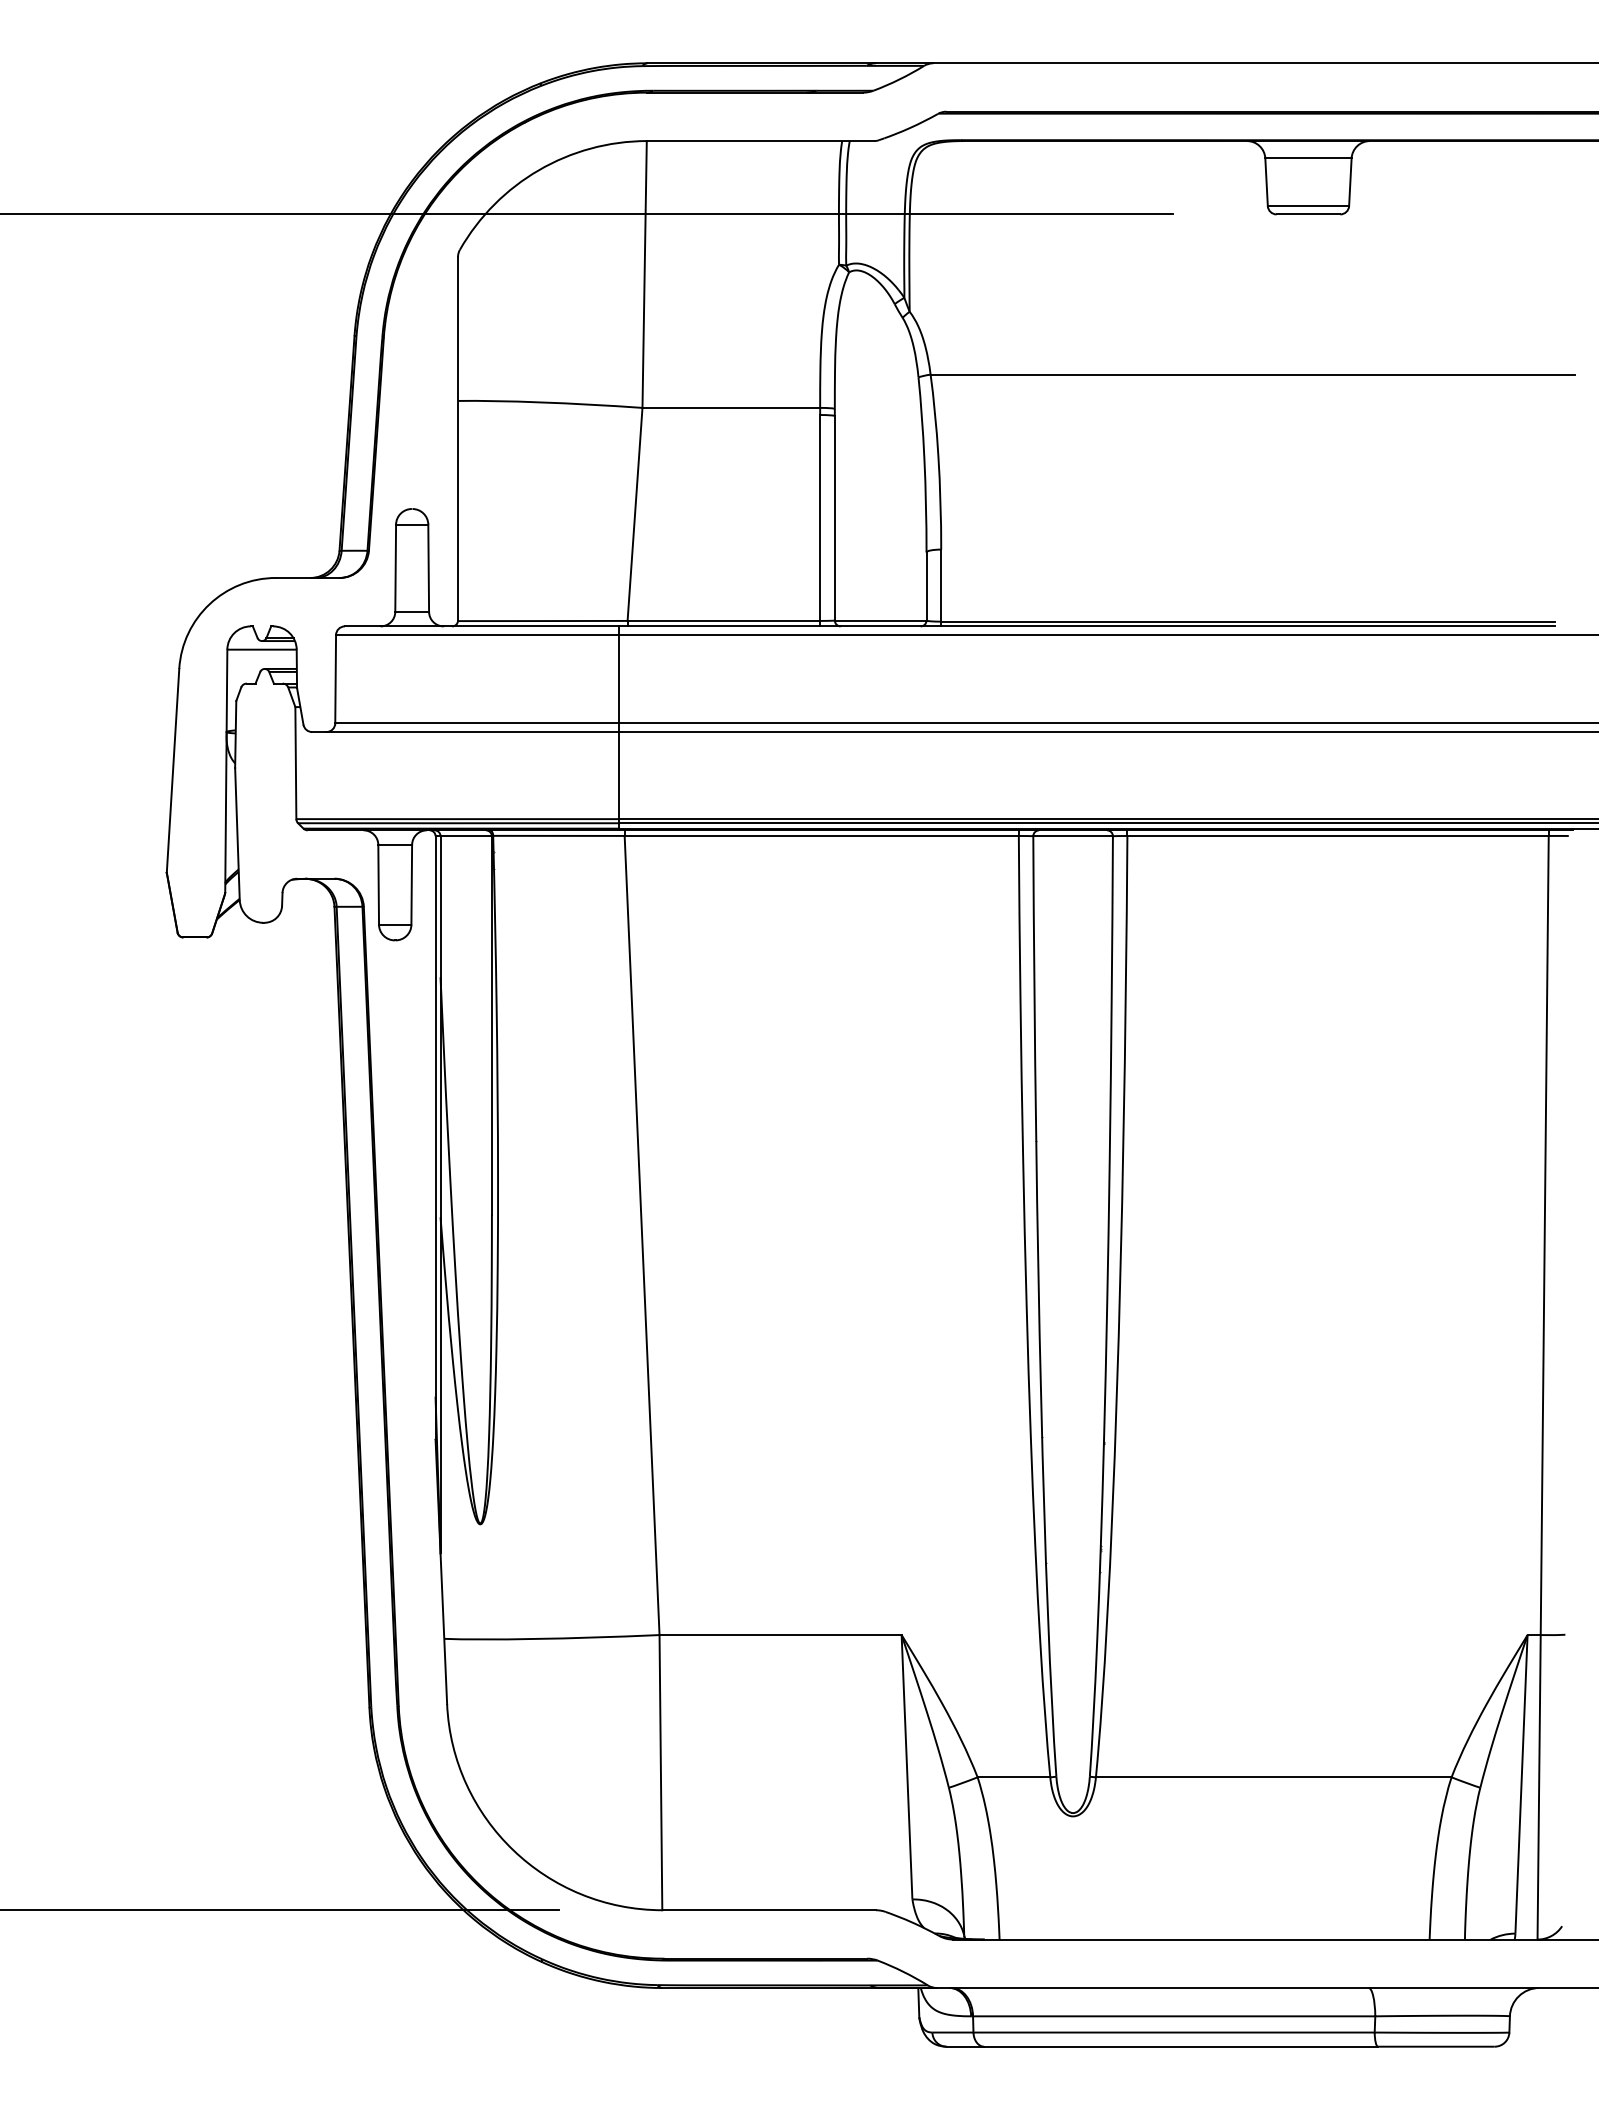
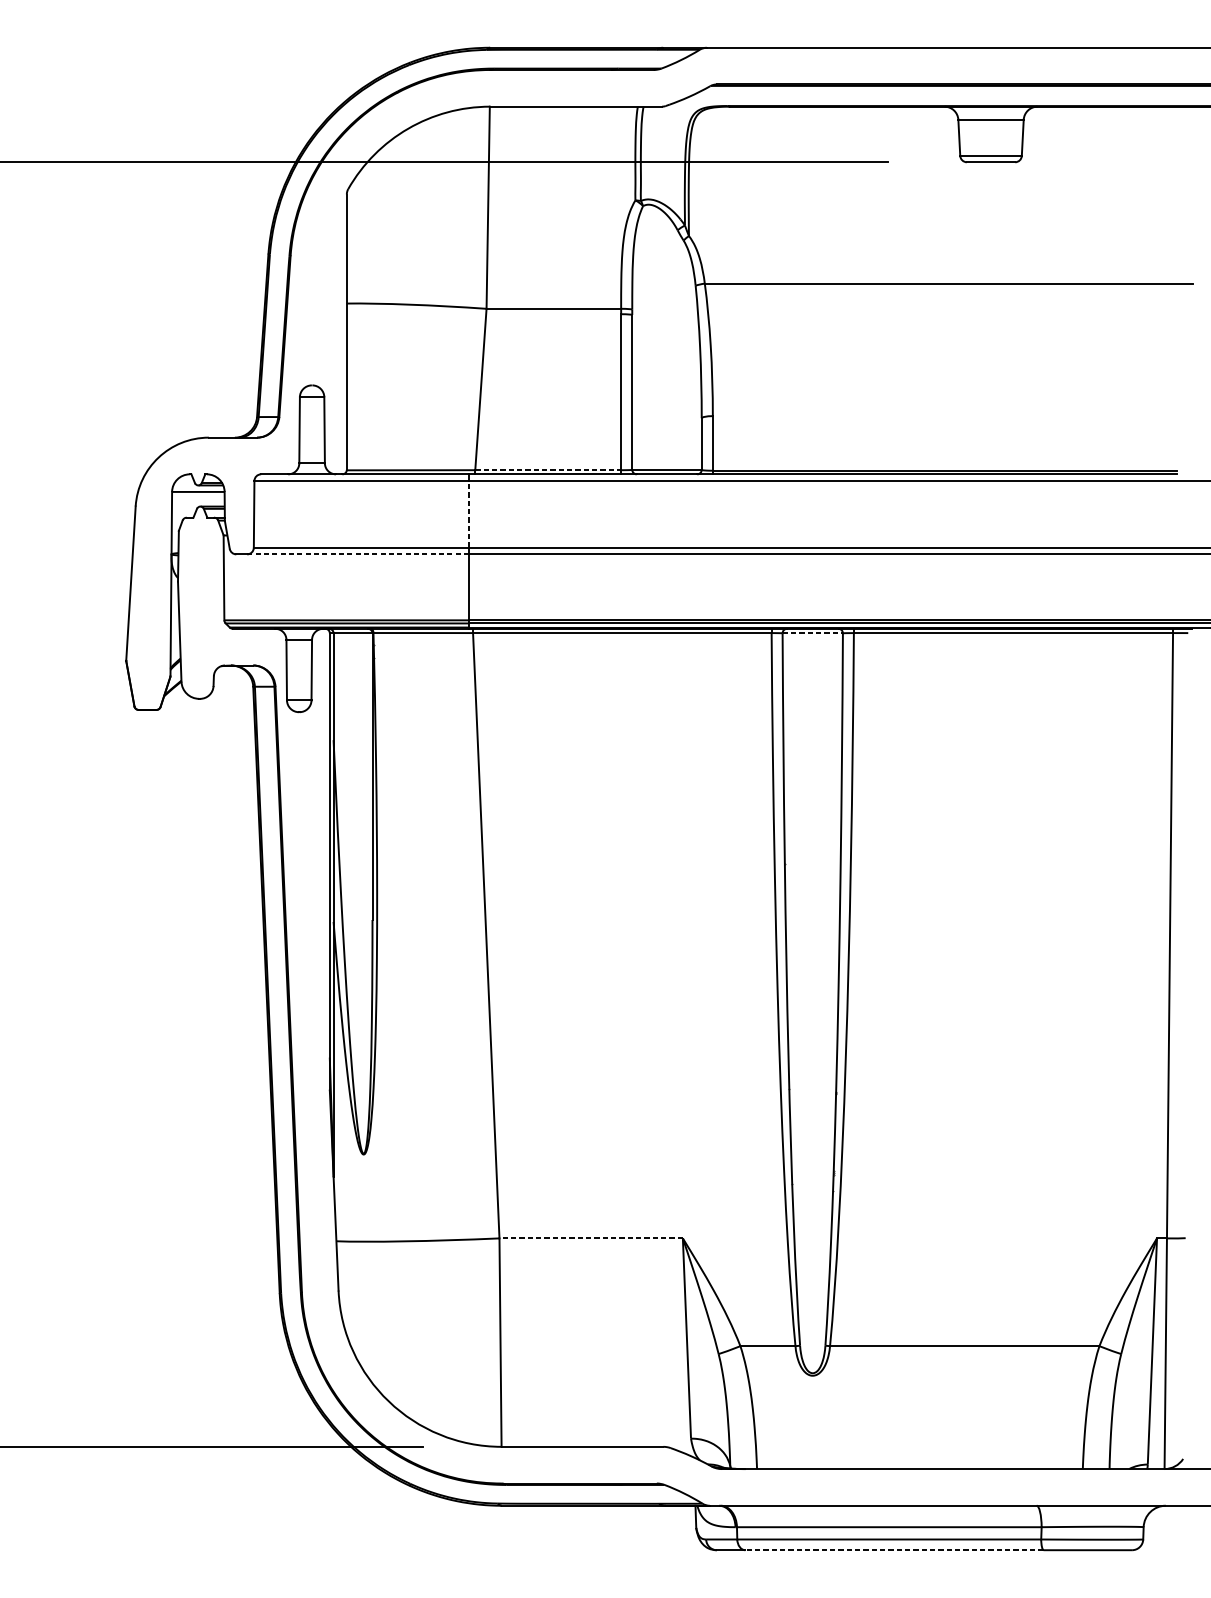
line: (724, 620) -> (548, 469), solid -> dashed
line: (619, 678) -> (469, 513), solid -> dashed
line: (472, 732) -> (357, 554), solid -> dashed
line: (1073, 836) -> (813, 633), solid -> dashed
line: (780, 1635) -> (591, 1238), solid -> dashed
line: (1181, 2046) -> (894, 1550), solid -> dashed

